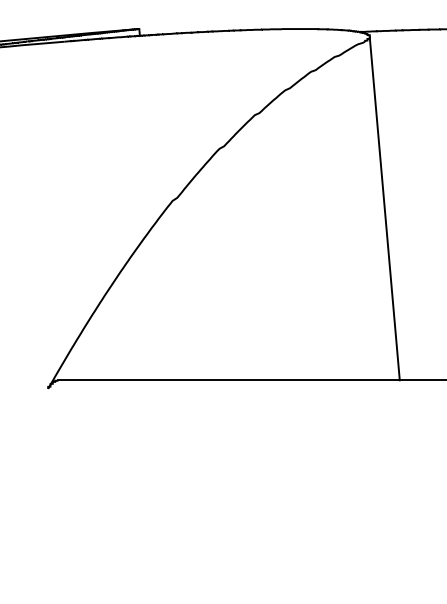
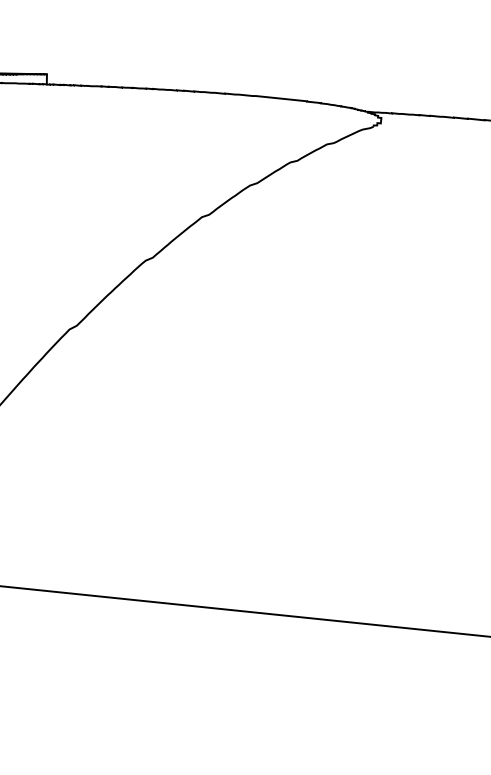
line: (384, 208) -> (376, 372), removed

